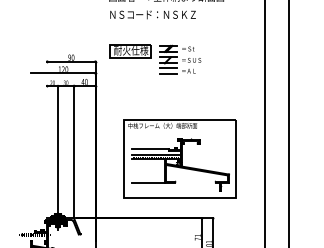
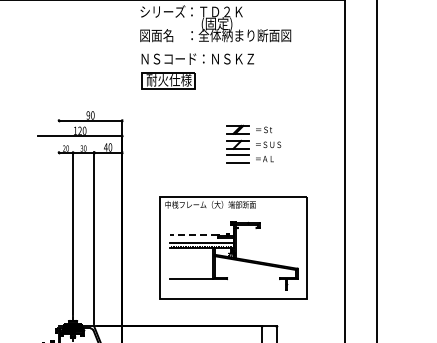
part: (130, 50) -> (168, 80), moved
part: (180, 59) -> (253, 143), moved
line: (149, 149) -> (193, 235), solid -> dashed

